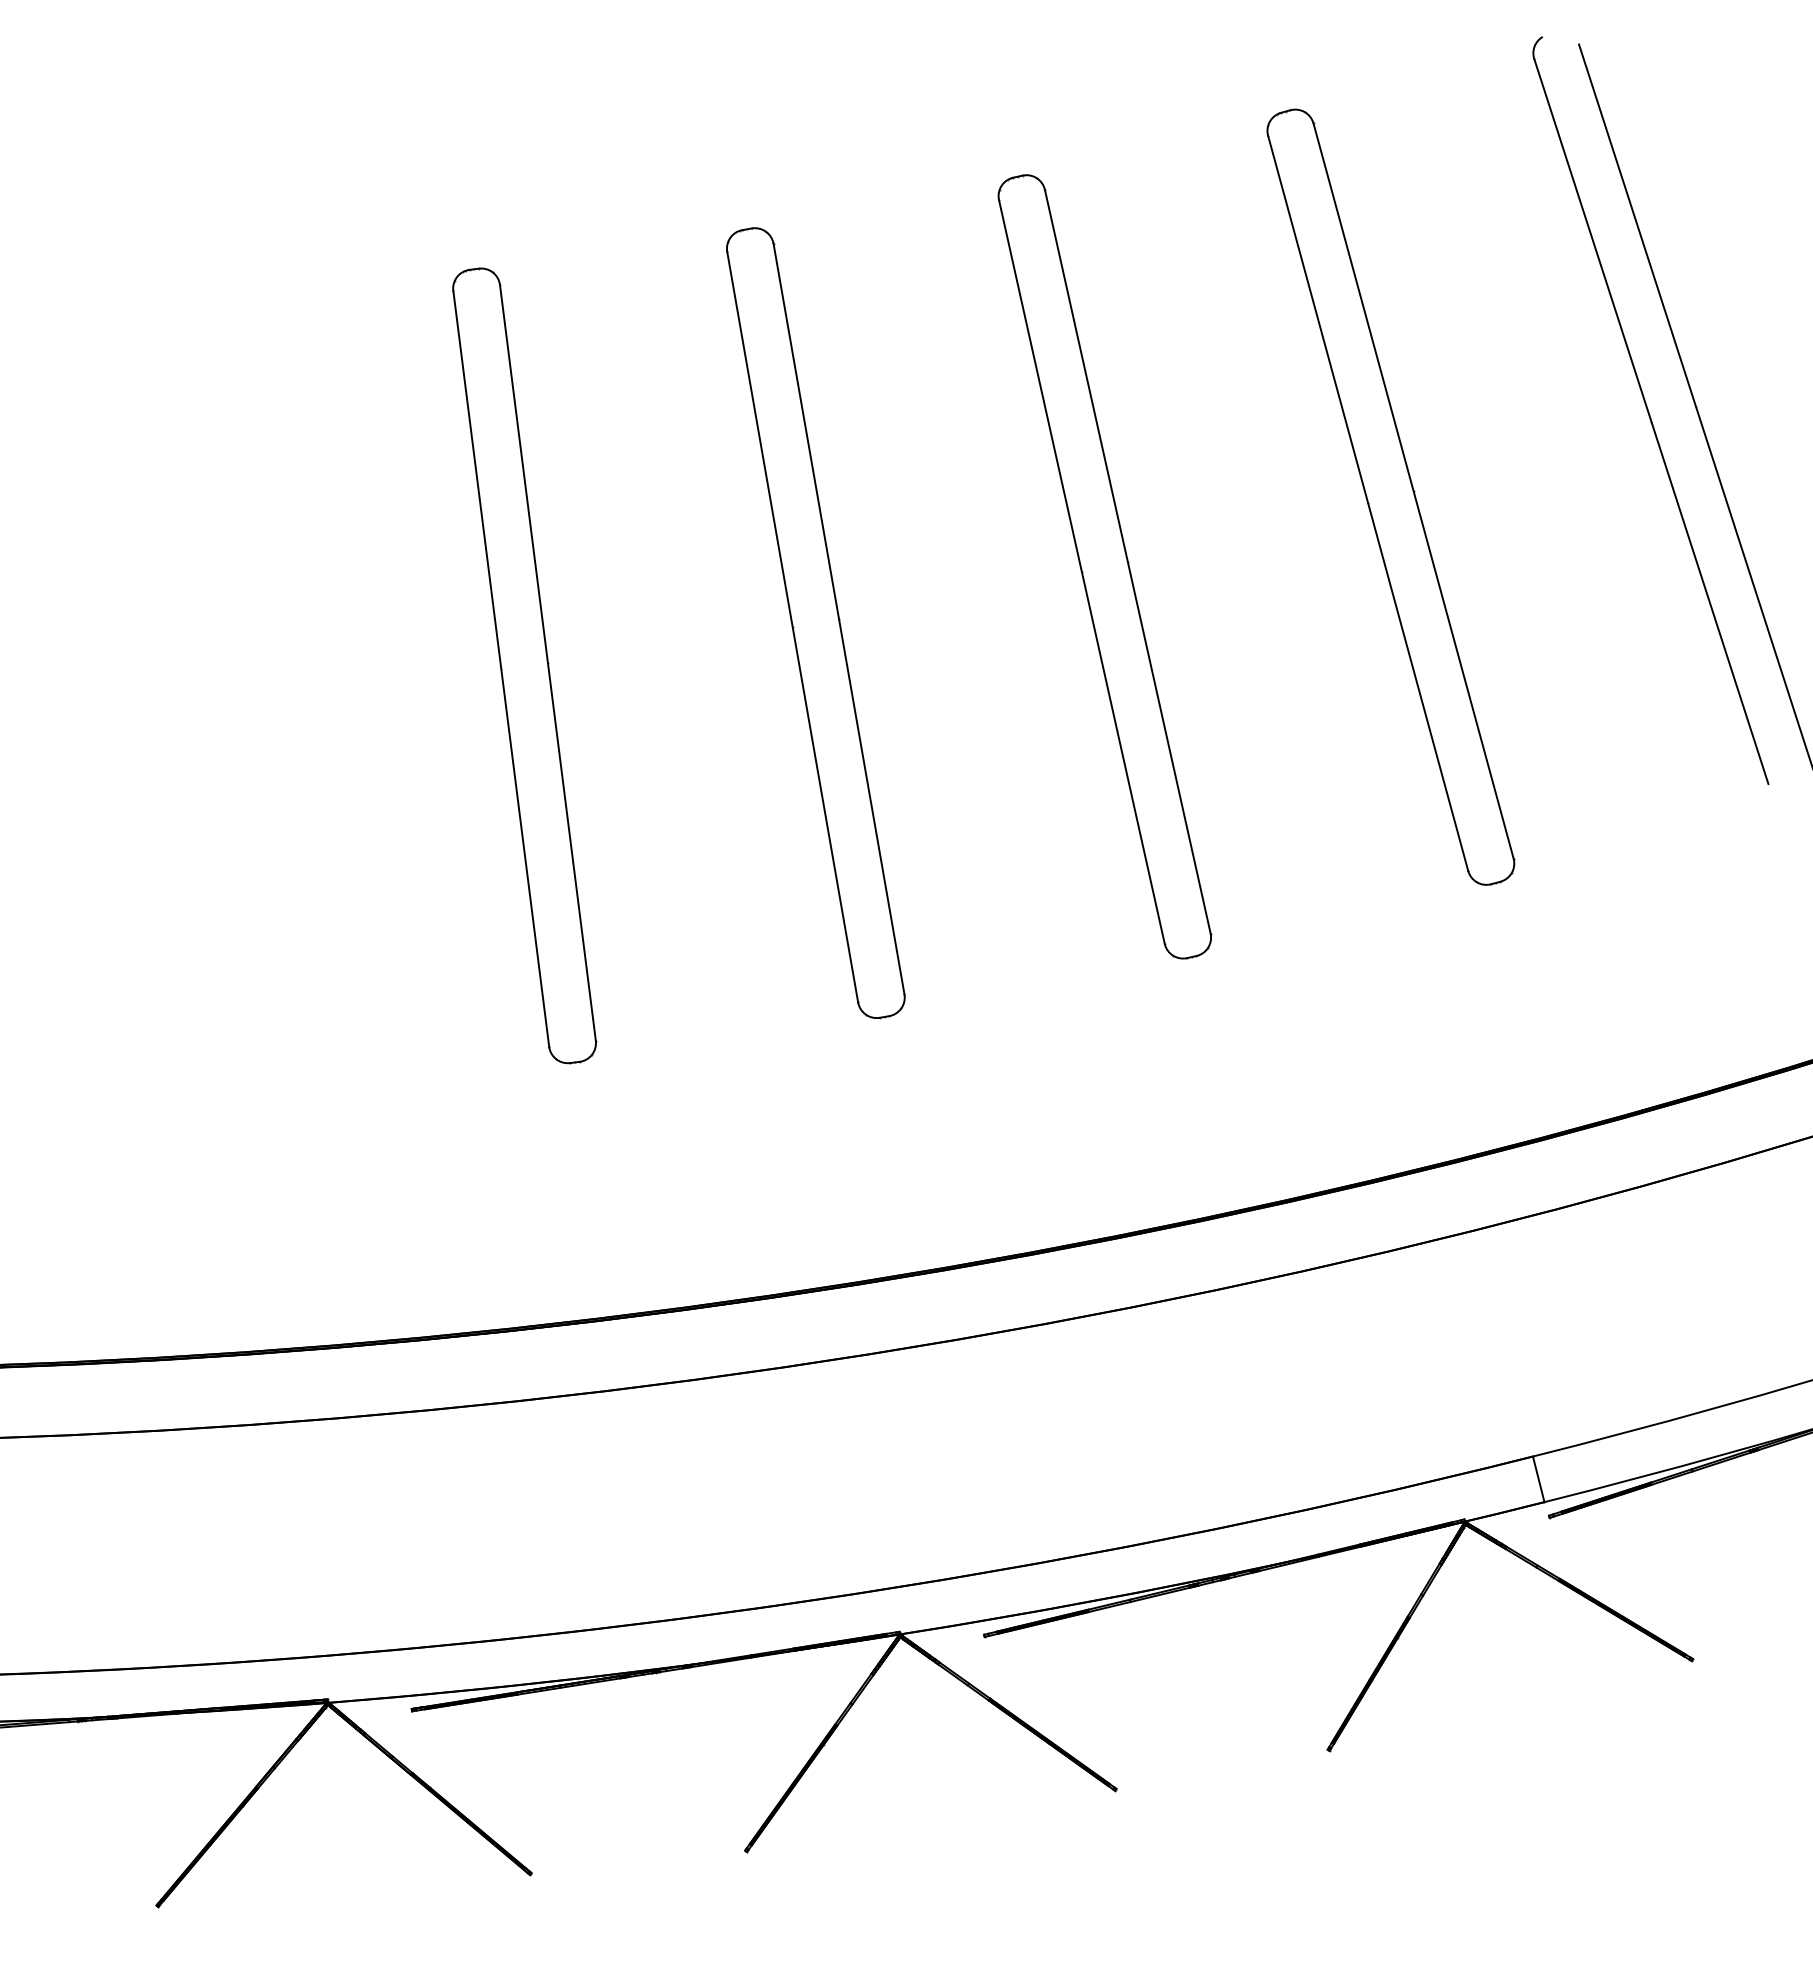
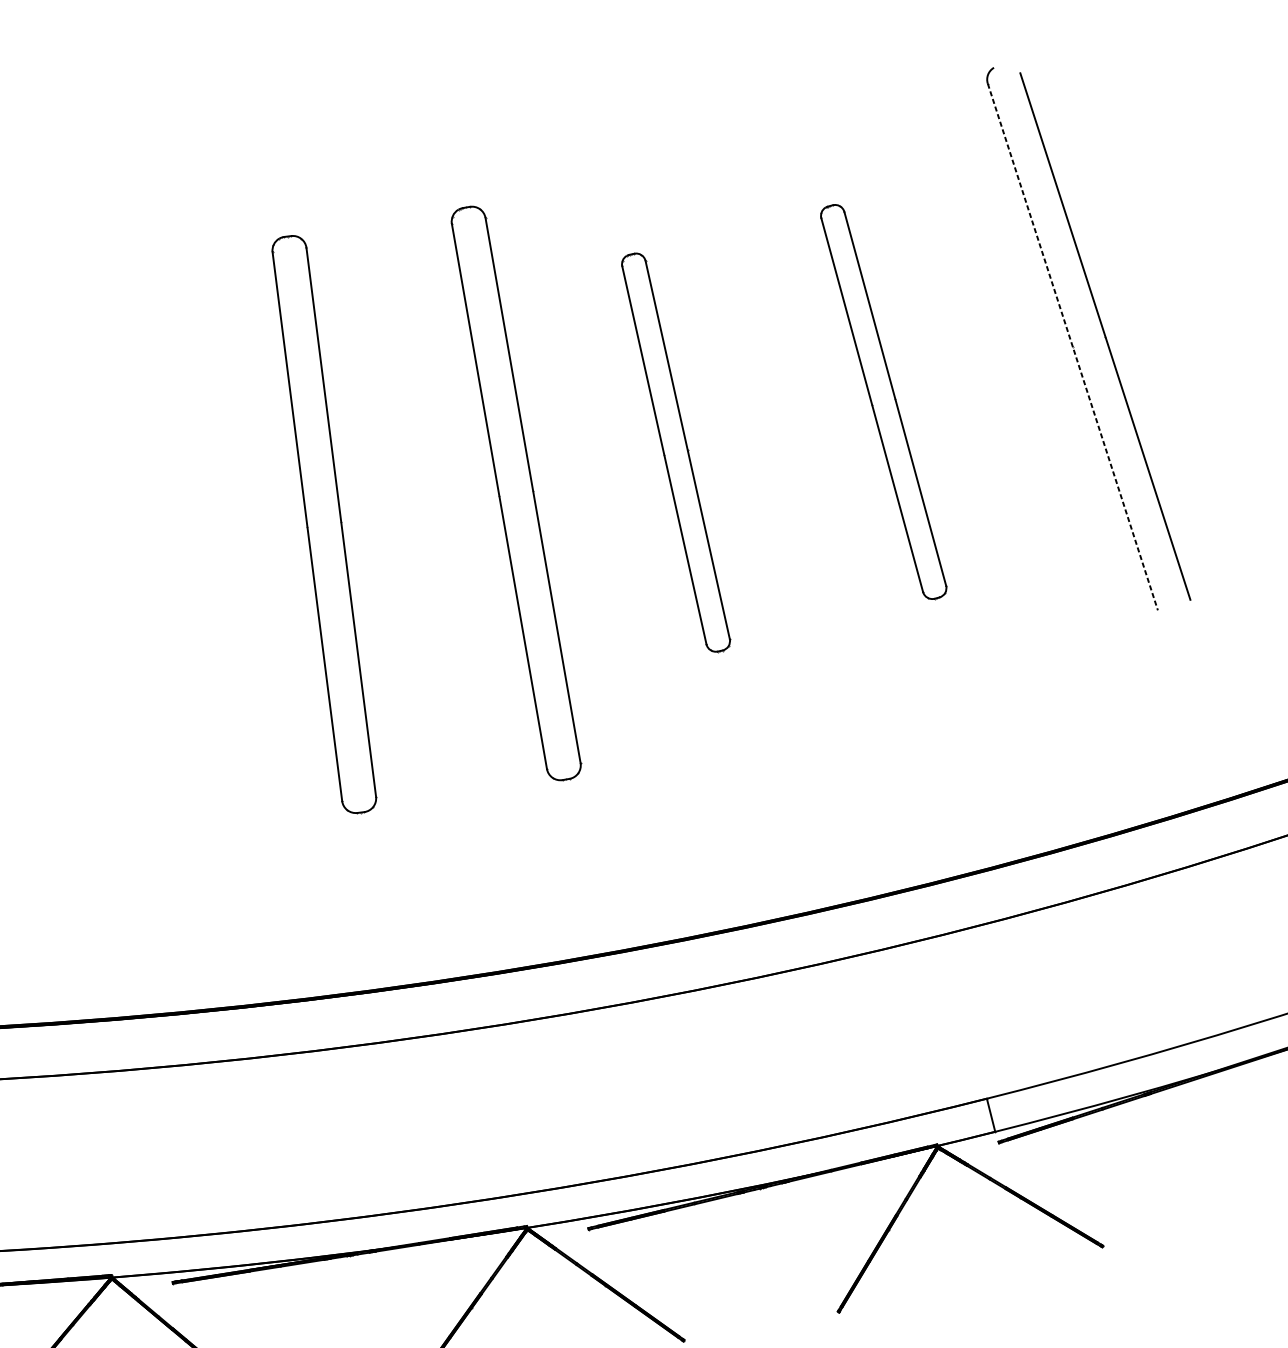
line: (1651, 421) -> (1072, 347), solid -> dashed
part: (1390, 496) -> (883, 401), size x0.7
part: (1104, 566) -> (675, 452), size x0.7
part: (815, 623) -> (515, 493), moved
part: (524, 665) -> (324, 524), moved

